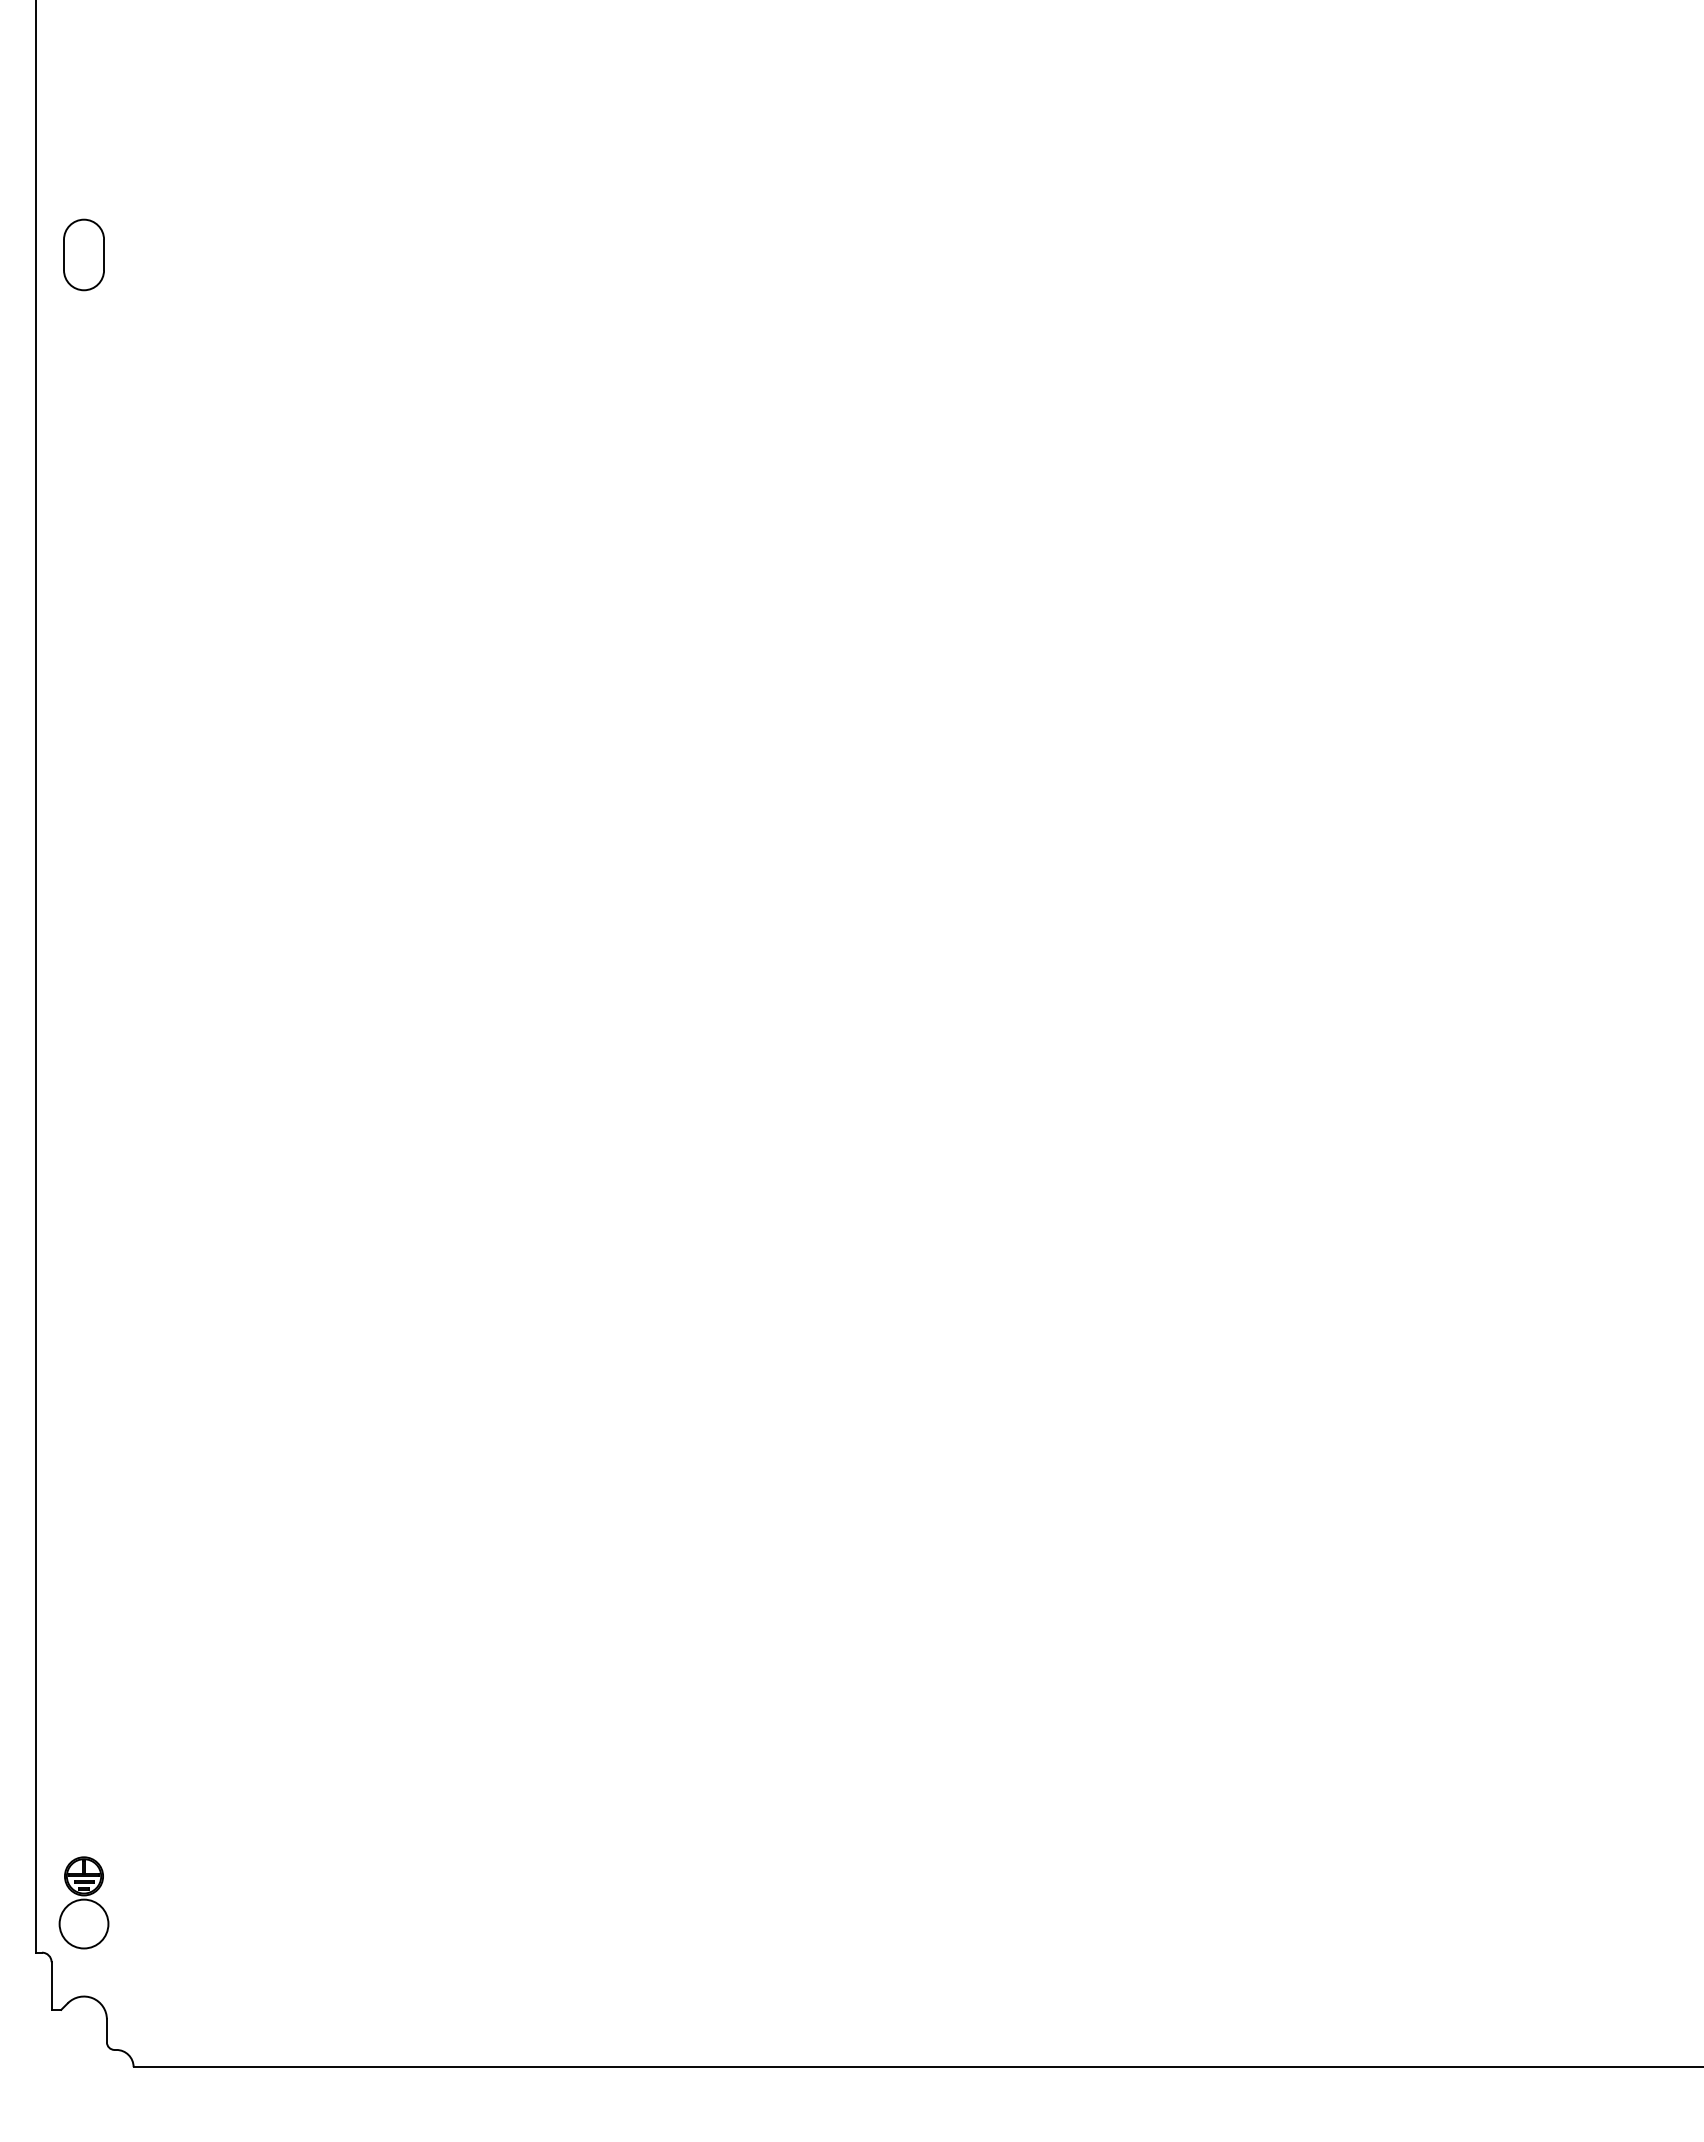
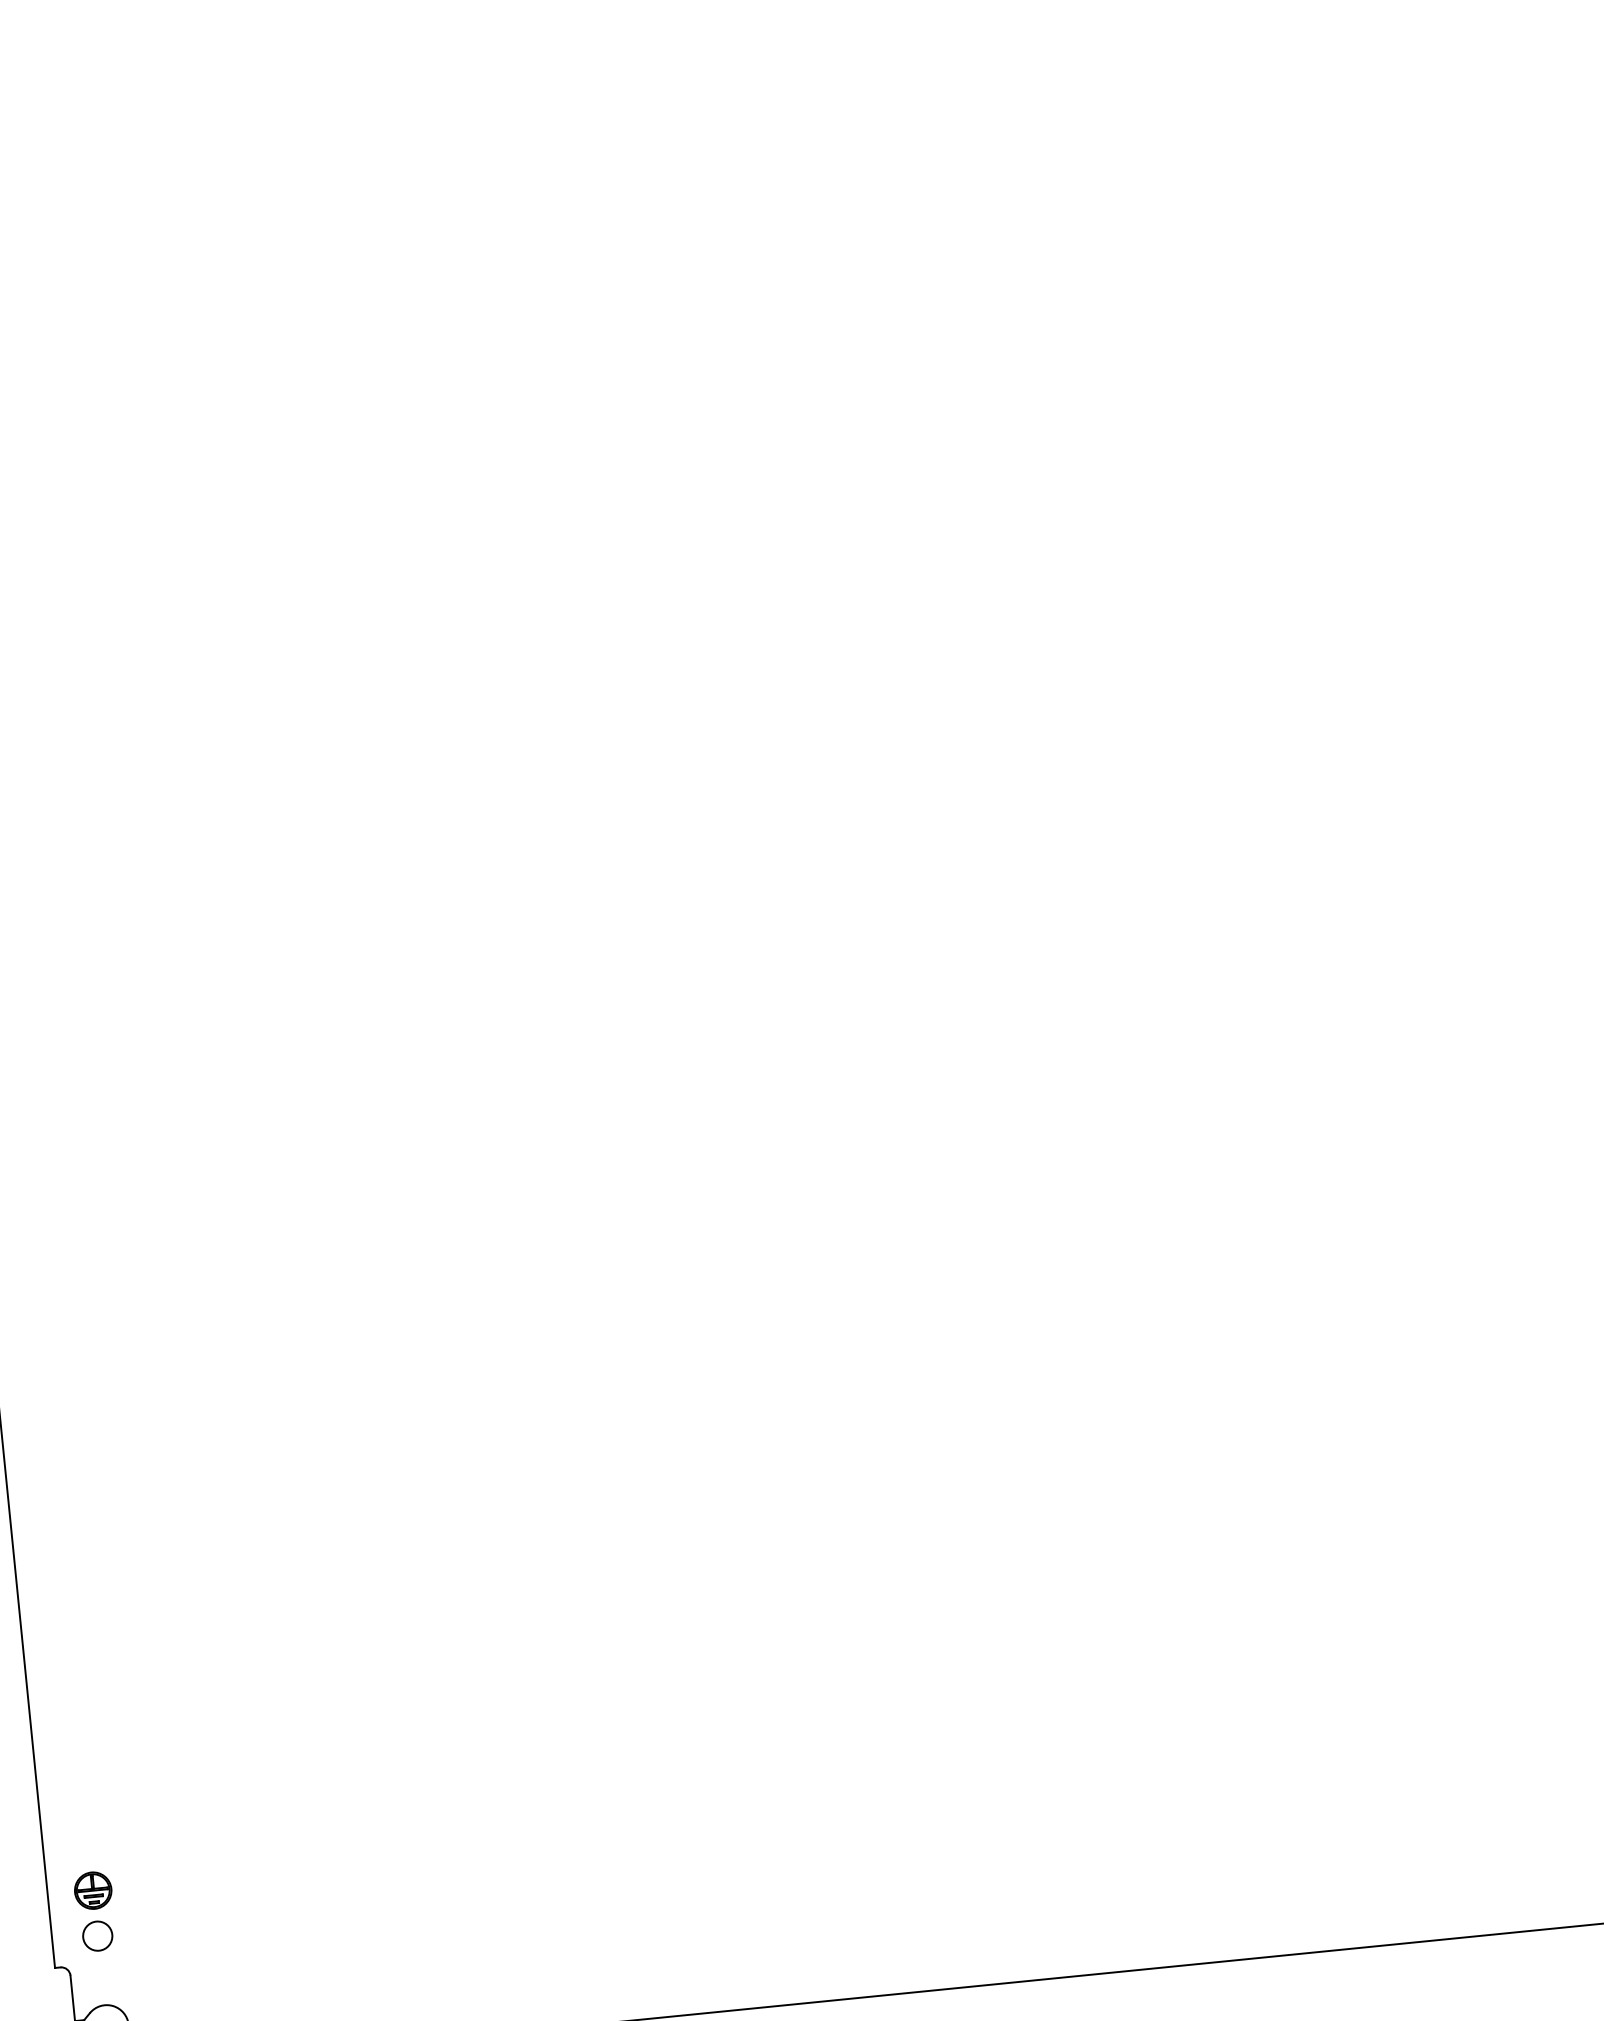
circle: (83, 1923) -> (97, 1935), size x0.62

